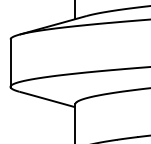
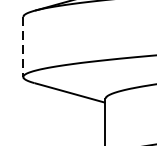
line: (10, 63) -> (23, 47), solid -> dashed

